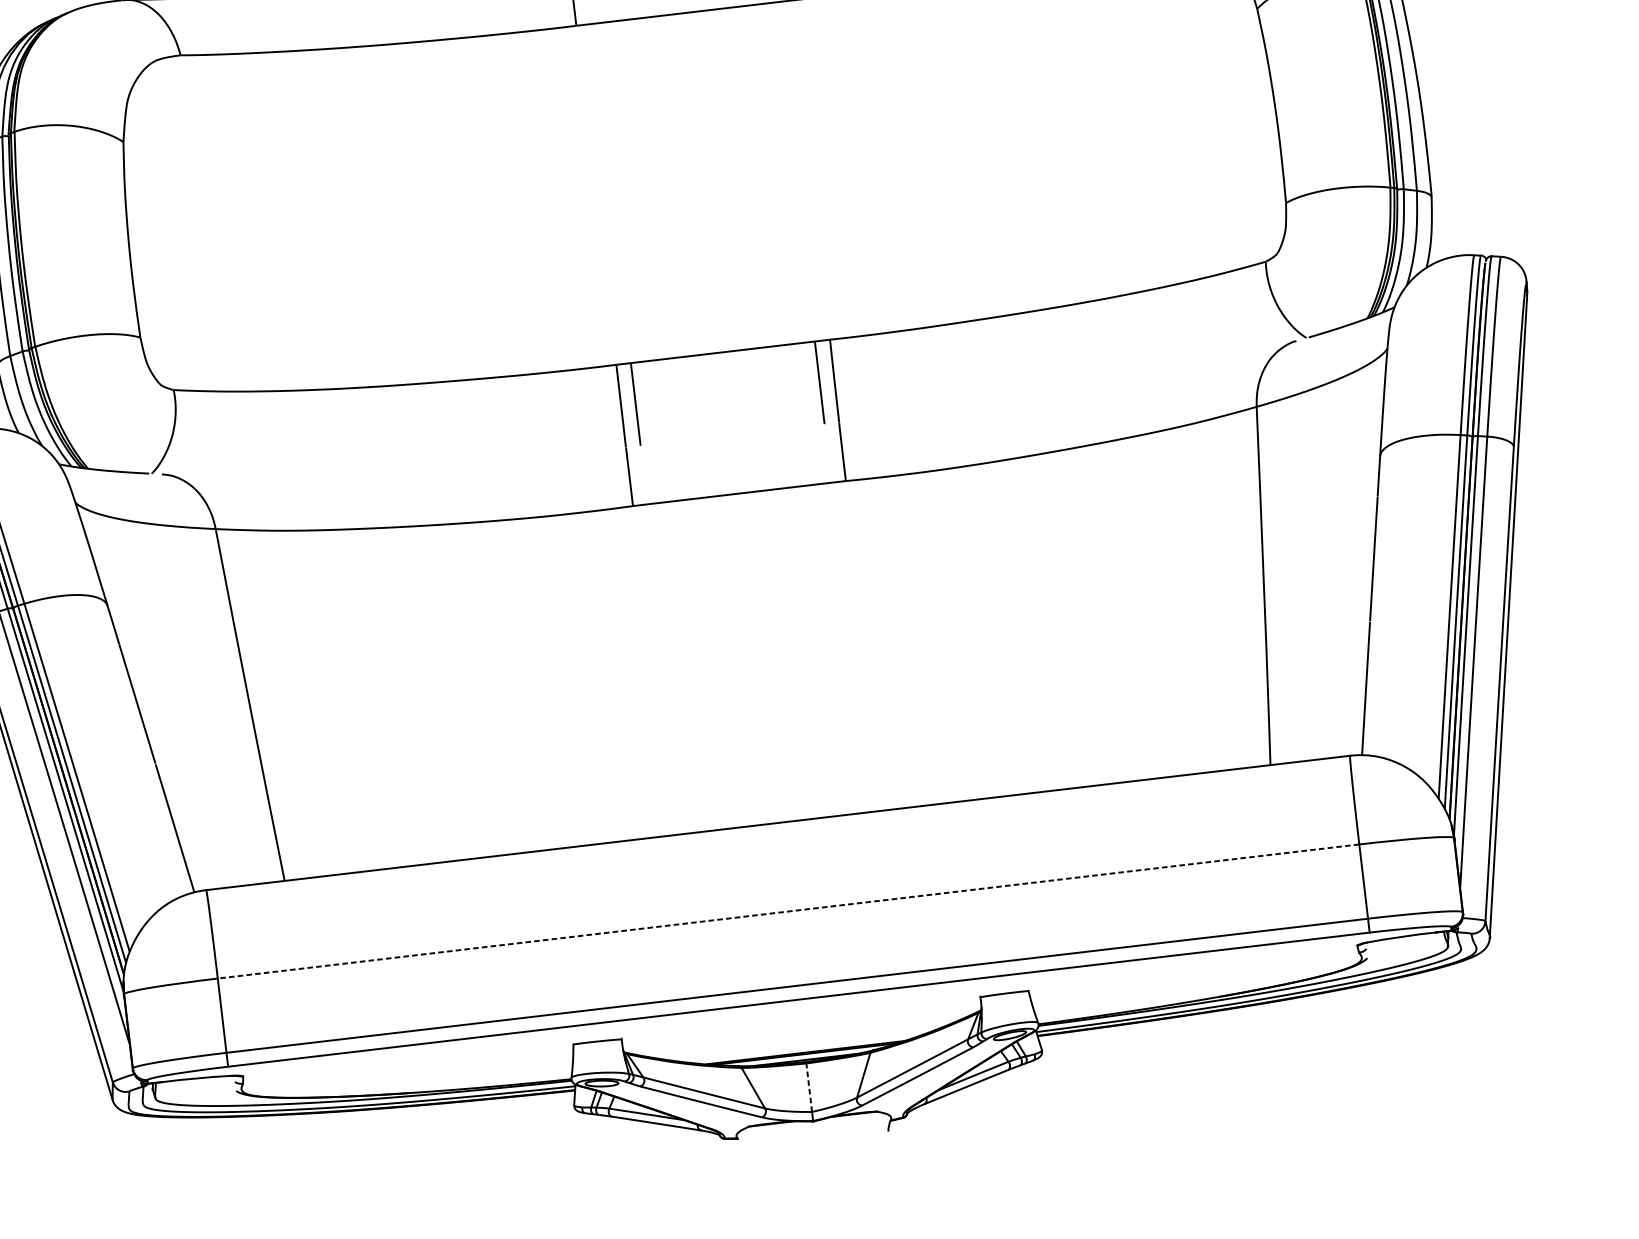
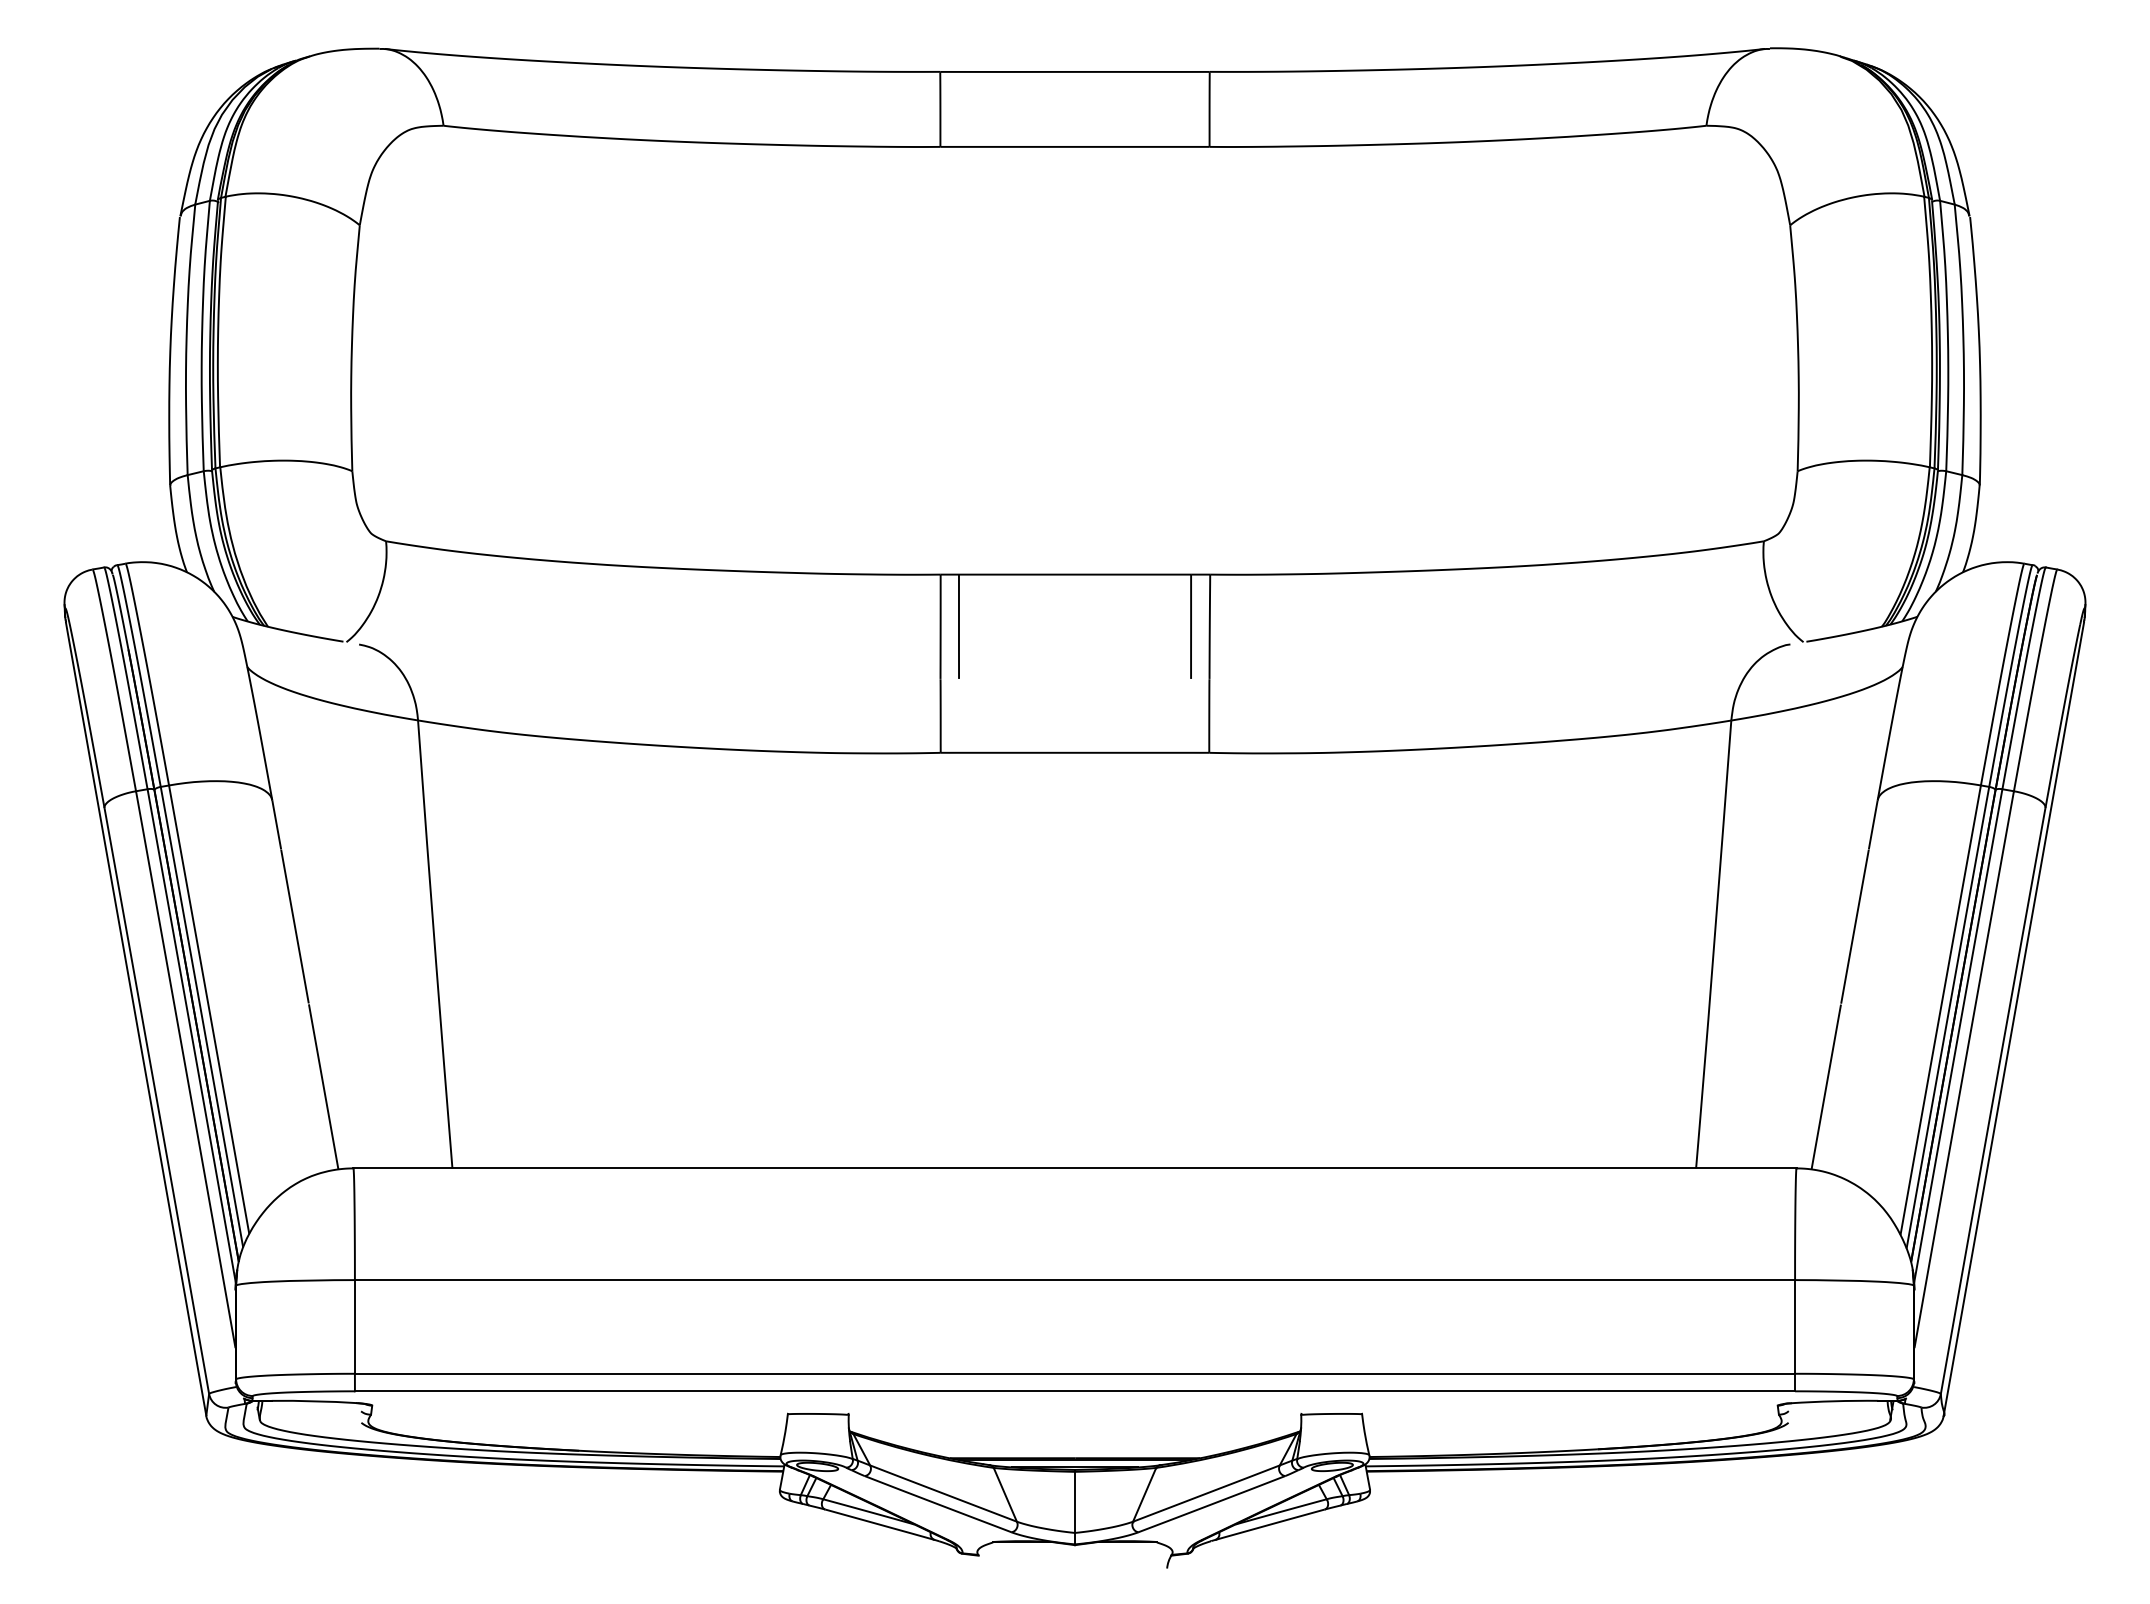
line: (788, 911) -> (1074, 1280), dashed -> solid
line: (808, 1087) -> (1074, 1502), dashed -> solid

